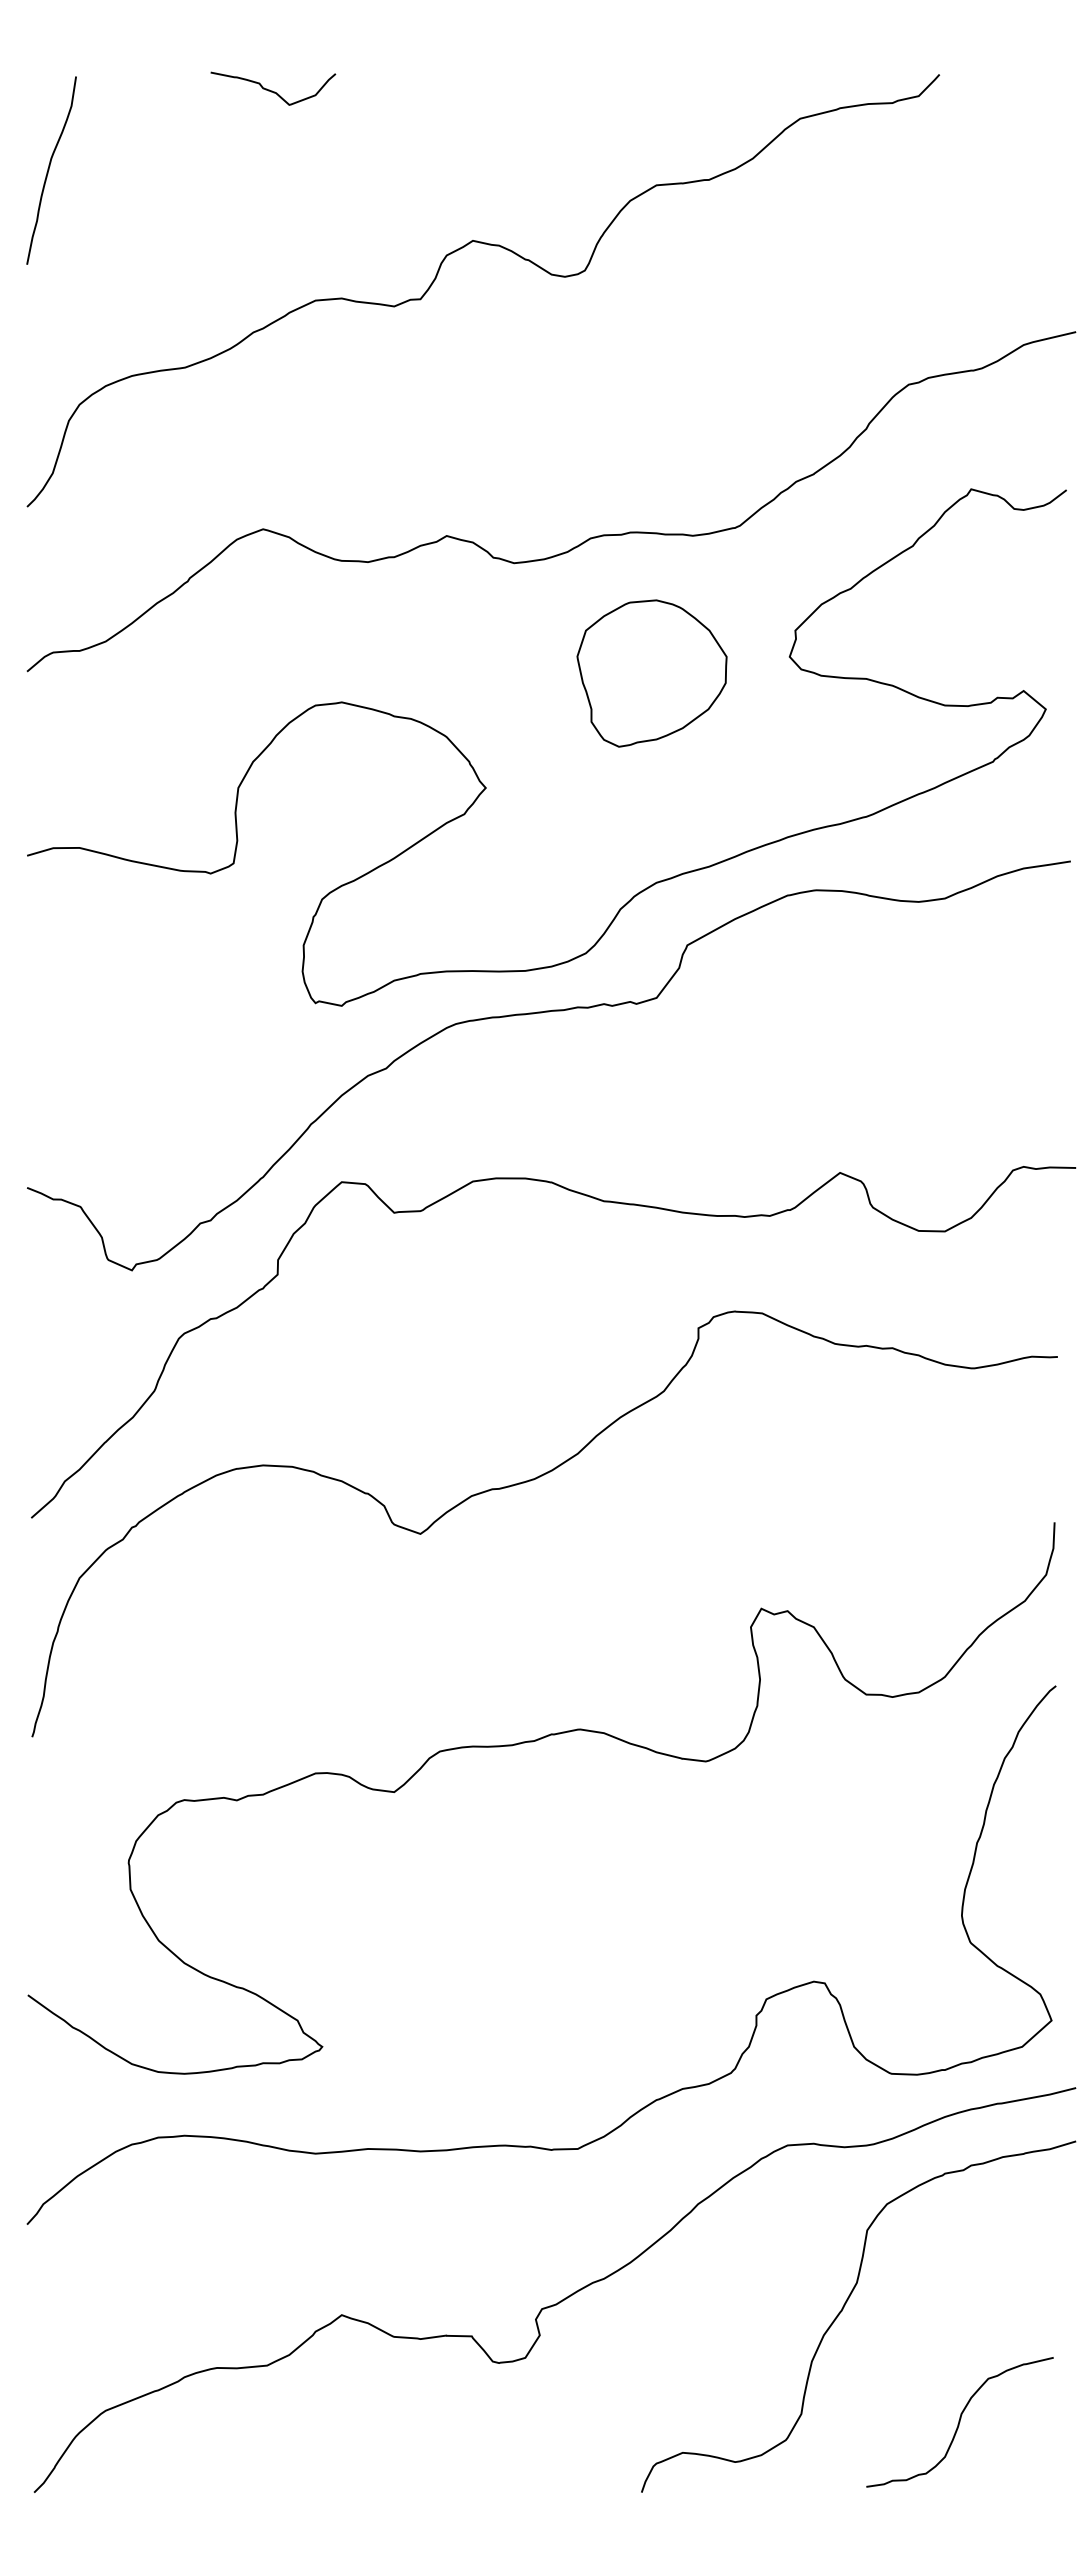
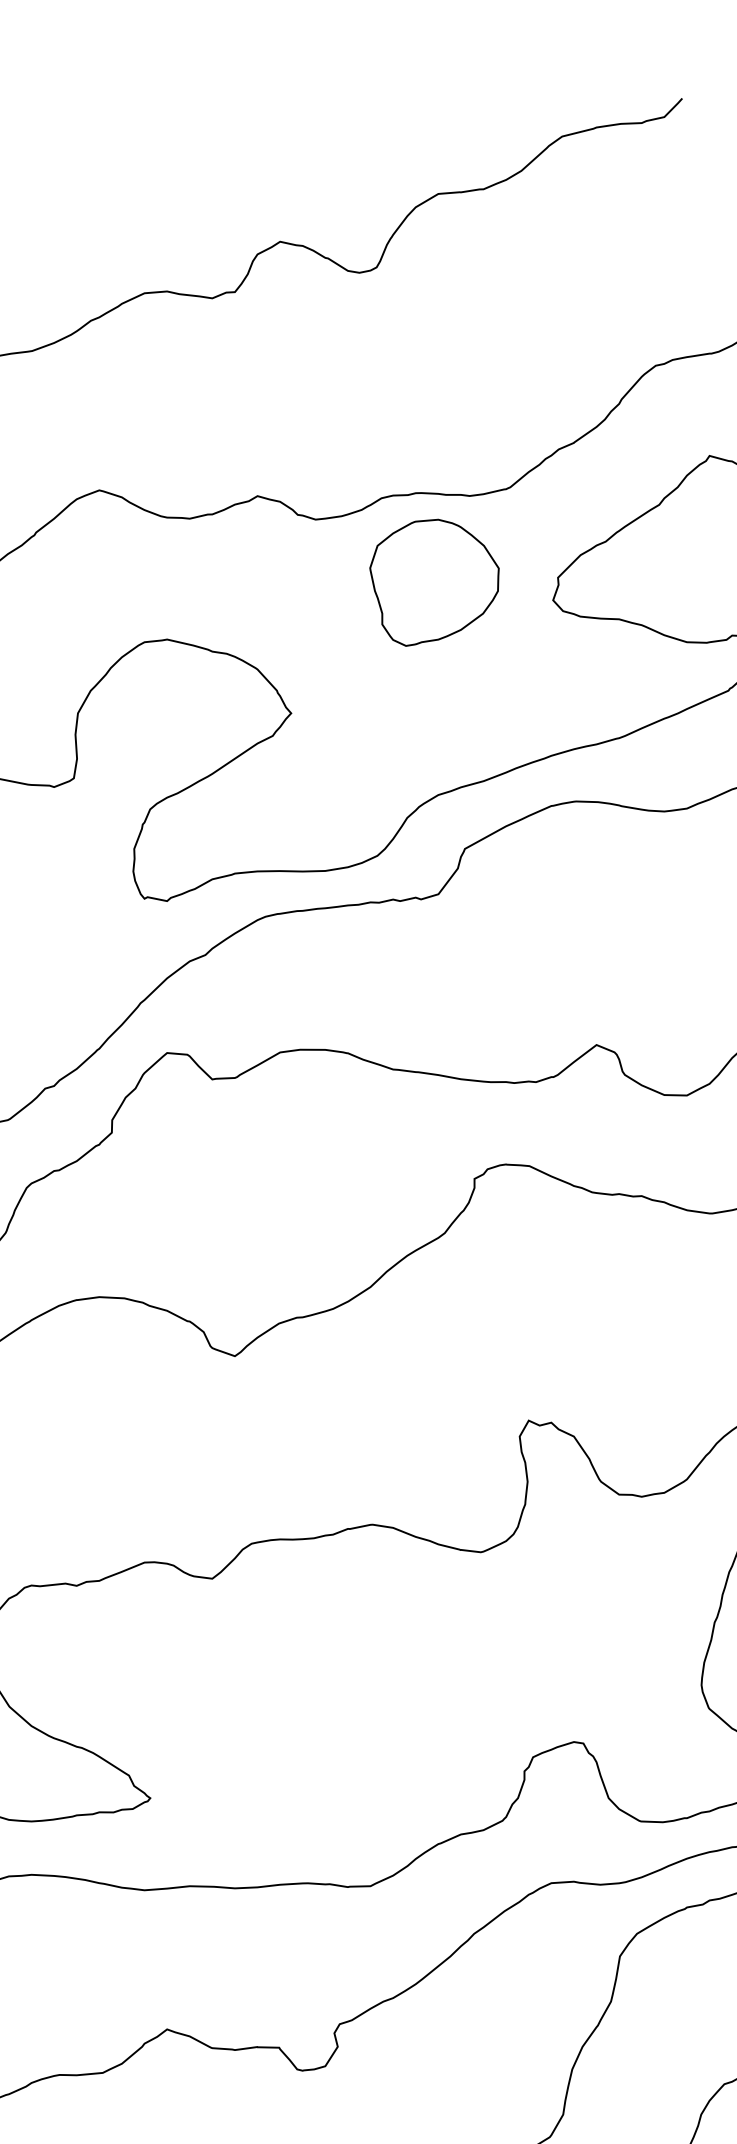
curve: (272, 90) -> (107, 112), removed
part: (651, 673) -> (434, 582), moved

